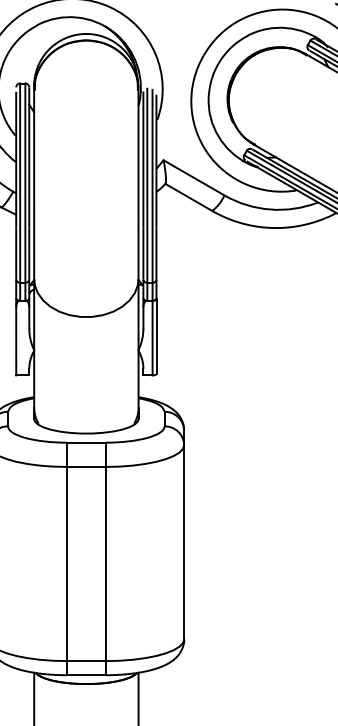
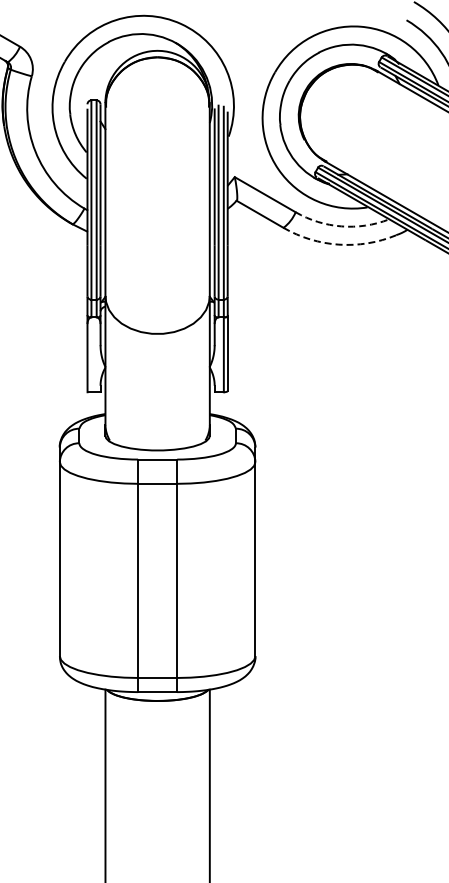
arc: (270, 209) -> (341, 226), solid -> dashed
arc: (267, 227) -> (338, 244), solid -> dashed

